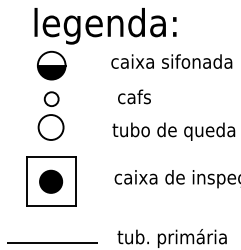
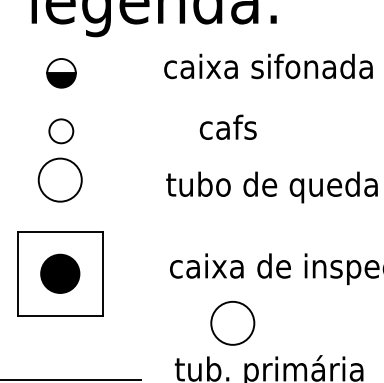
part: (51, 65) -> (60, 73), size x0.6
text: (134, 96) -> (228, 126), moved
circle: (150, 210) -> (231, 323), added

